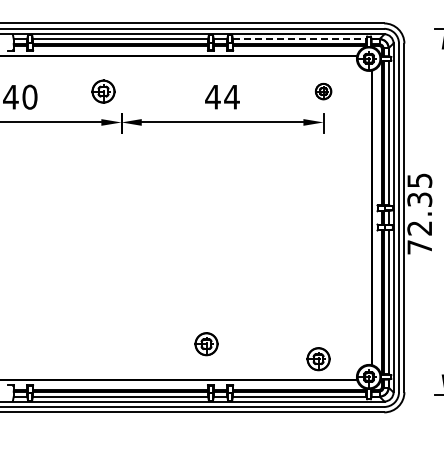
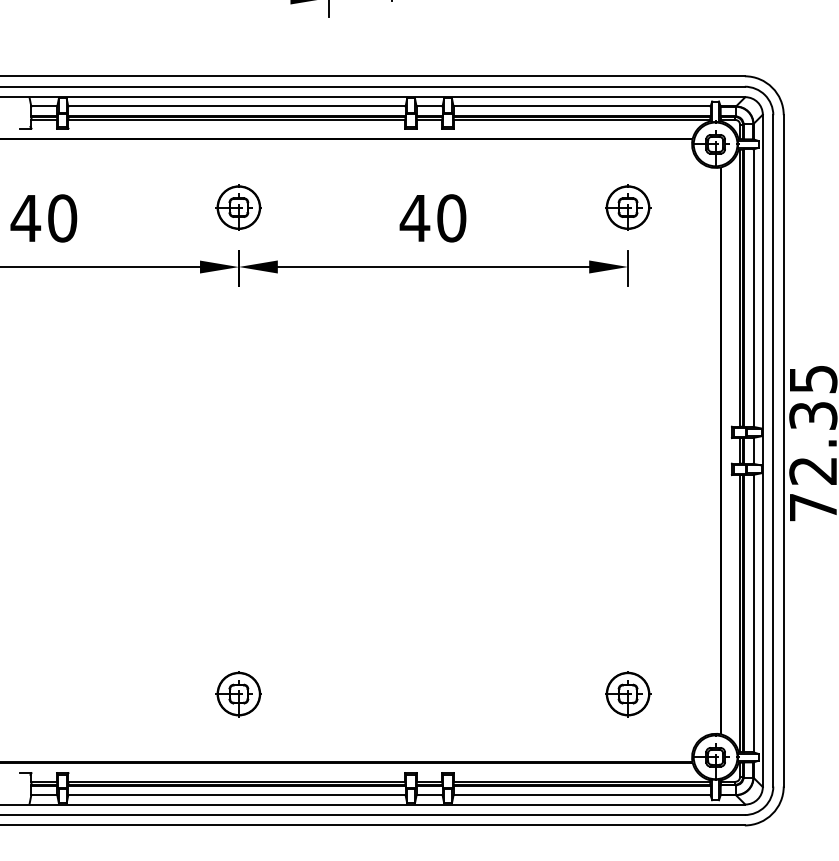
line: (299, 39) -> (581, 107), dashed -> solid
part: (103, 91) -> (238, 207), moved
part: (323, 91) -> (627, 207), size x1.43
text: (231, 96) -> (450, 217), 44 -> 40
part: (206, 344) -> (238, 694), moved
part: (318, 359) -> (627, 694), moved

